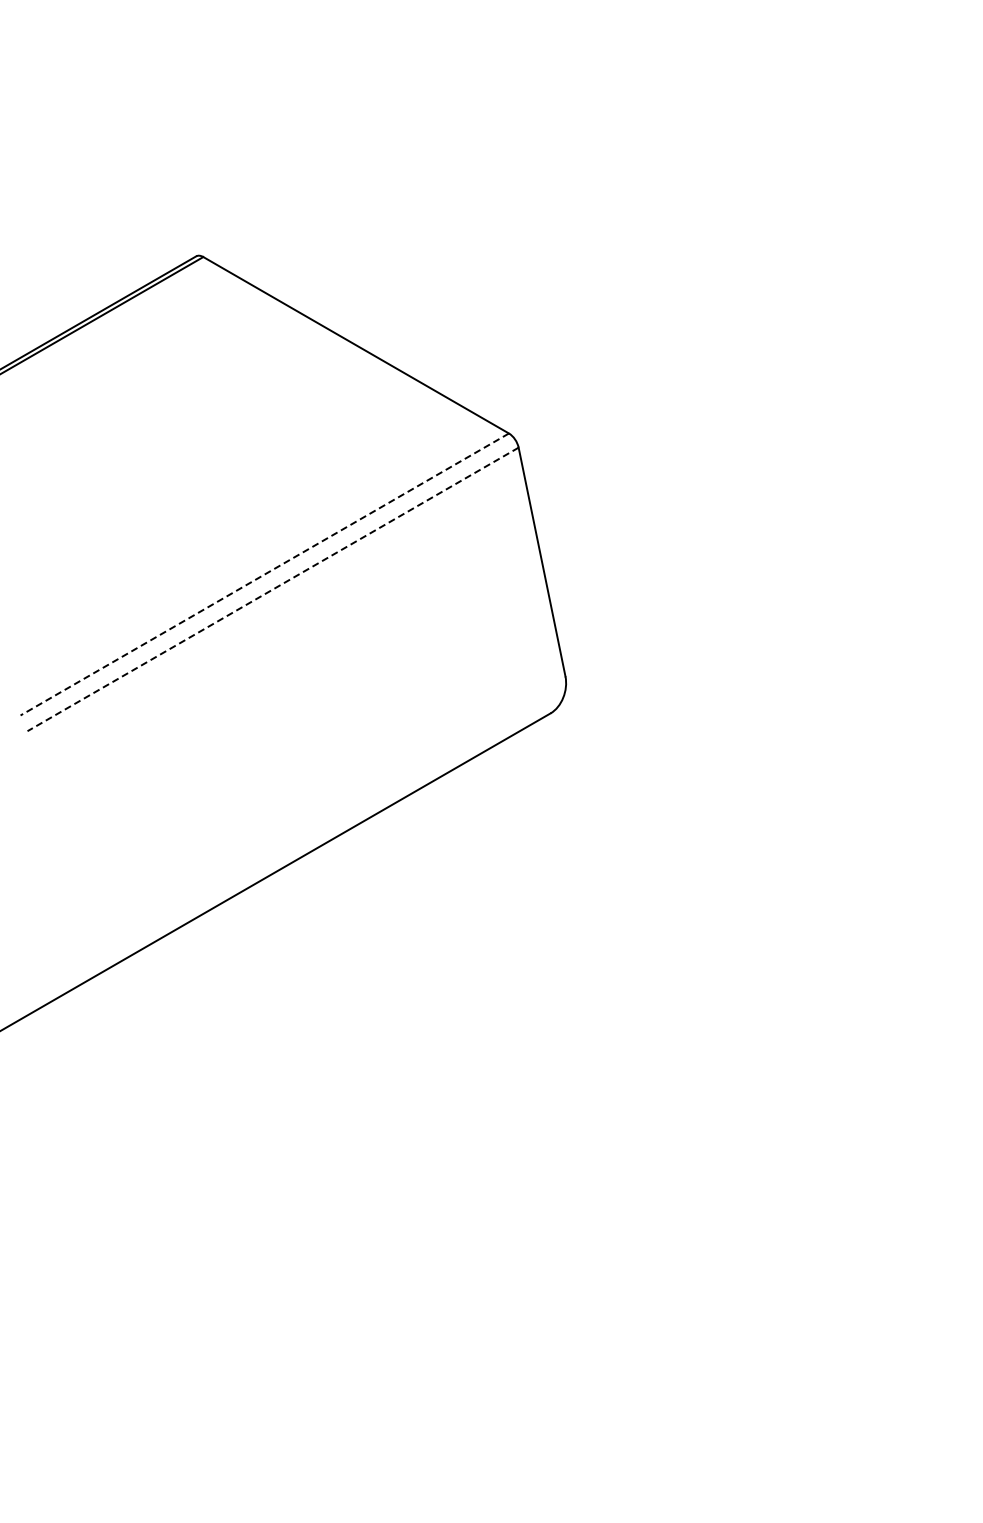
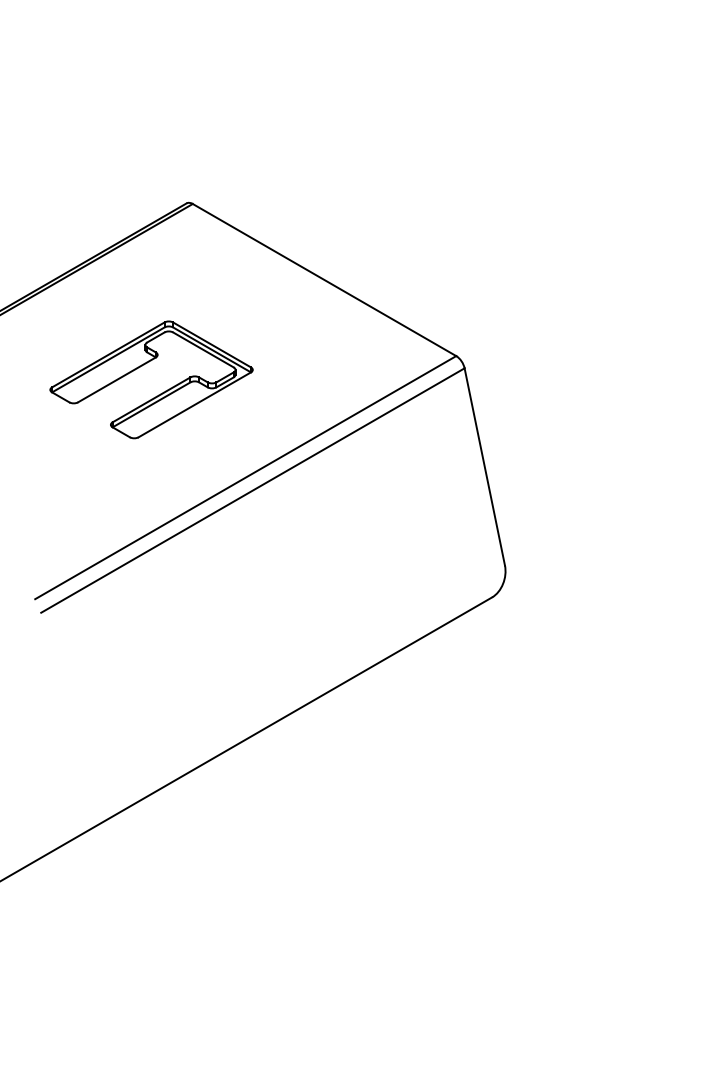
part: (146, 444) -> (143, 365), added
line: (264, 574) -> (245, 477), dashed -> solid
line: (273, 589) -> (253, 490), dashed -> solid

